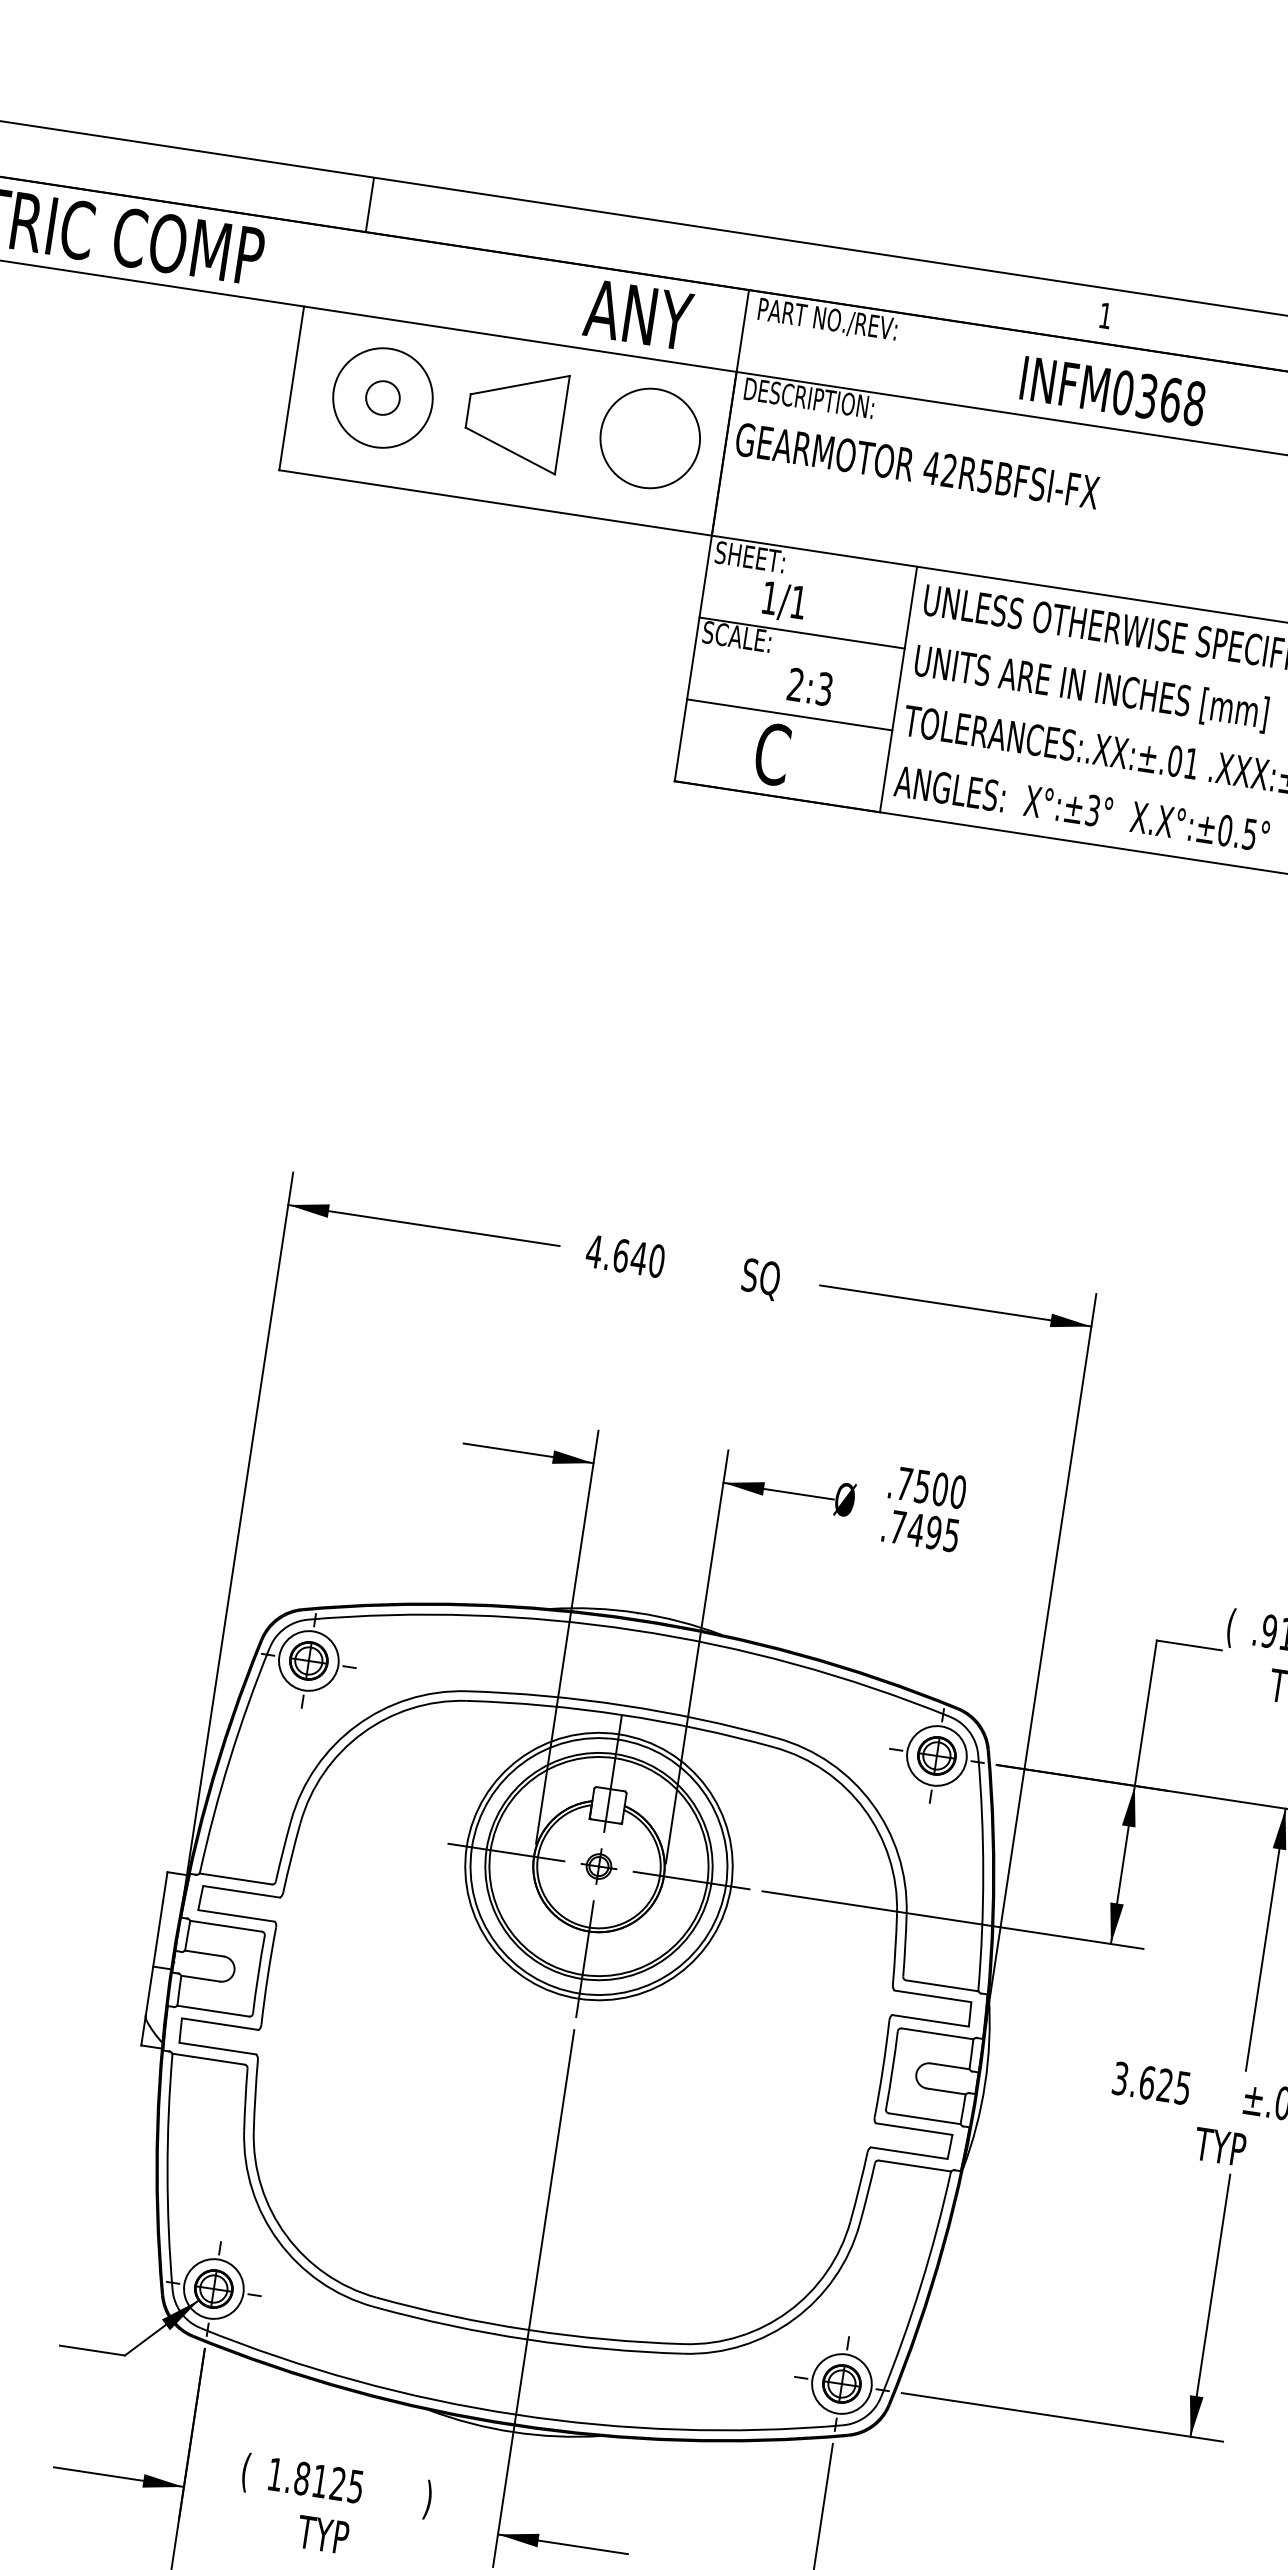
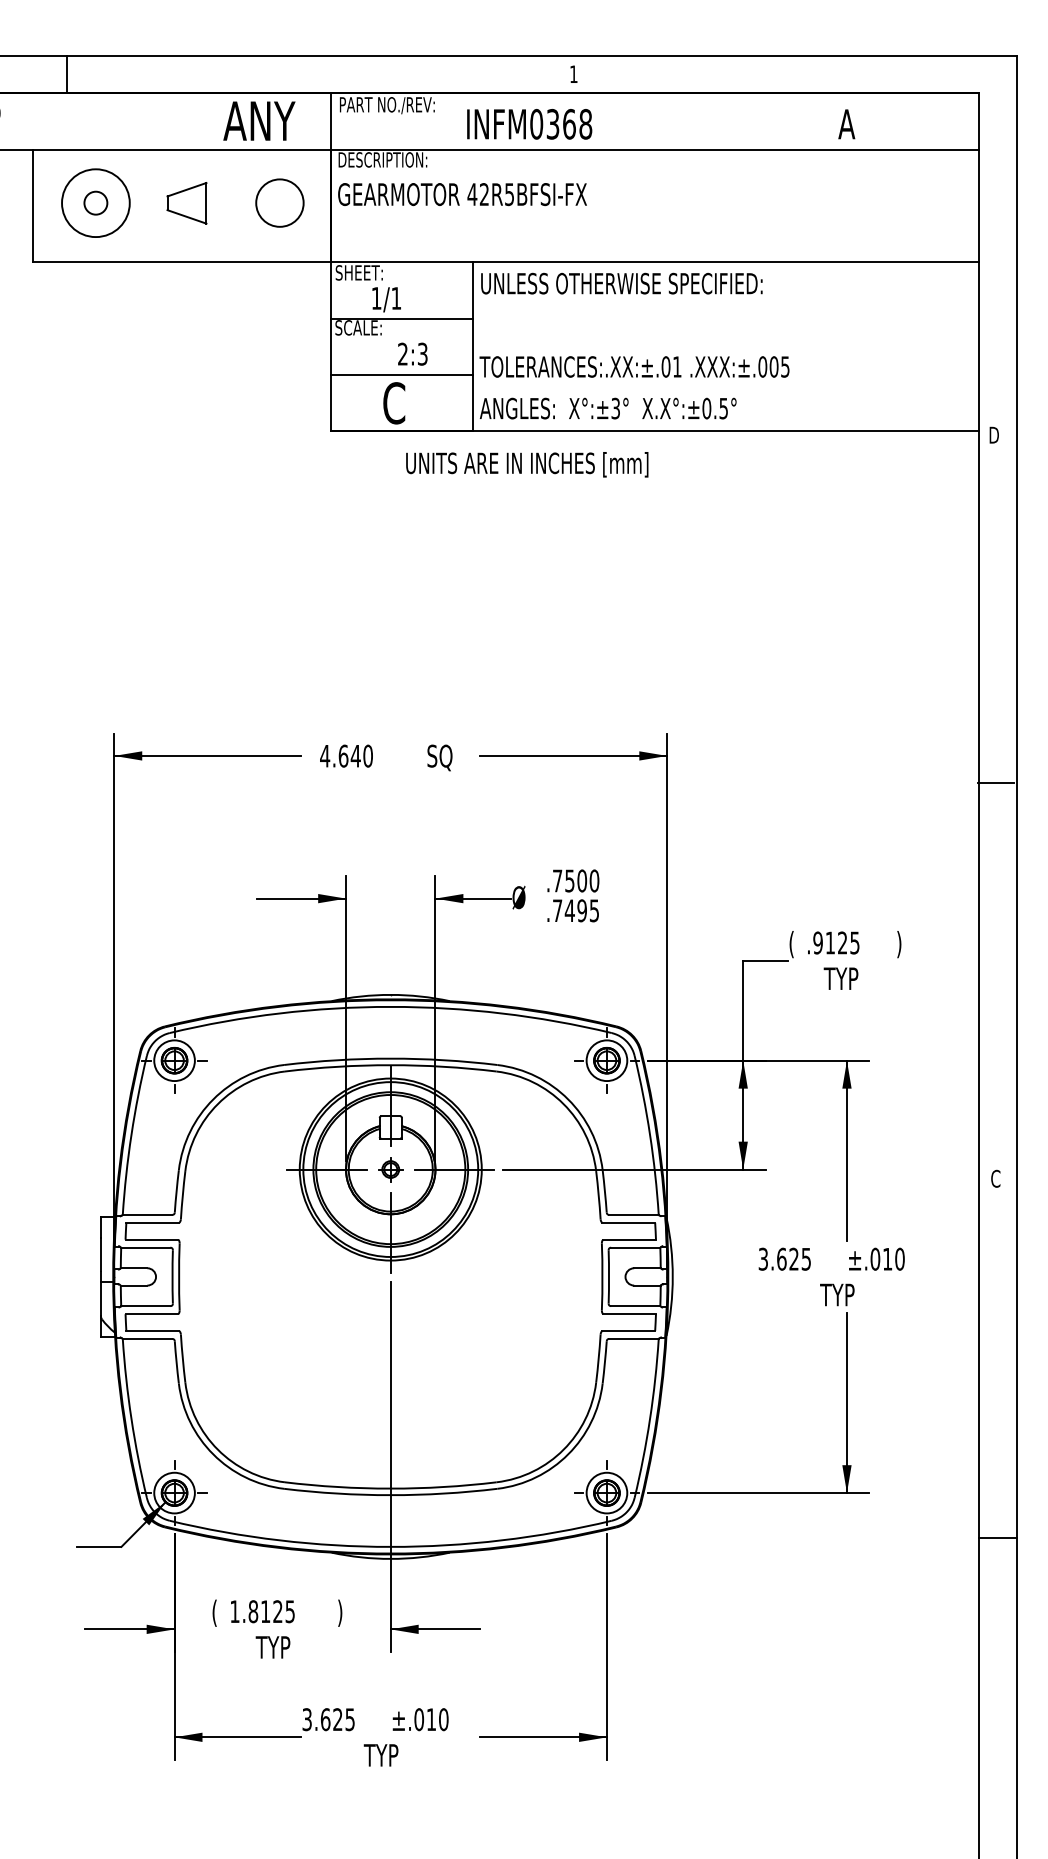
text: (1112, 391) -> (529, 124), moved
part: (514, 418) -> (186, 203), size x0.6
circle: (649, 437) -> (279, 202), size x0.7
text: (1091, 688) -> (527, 464), moved

